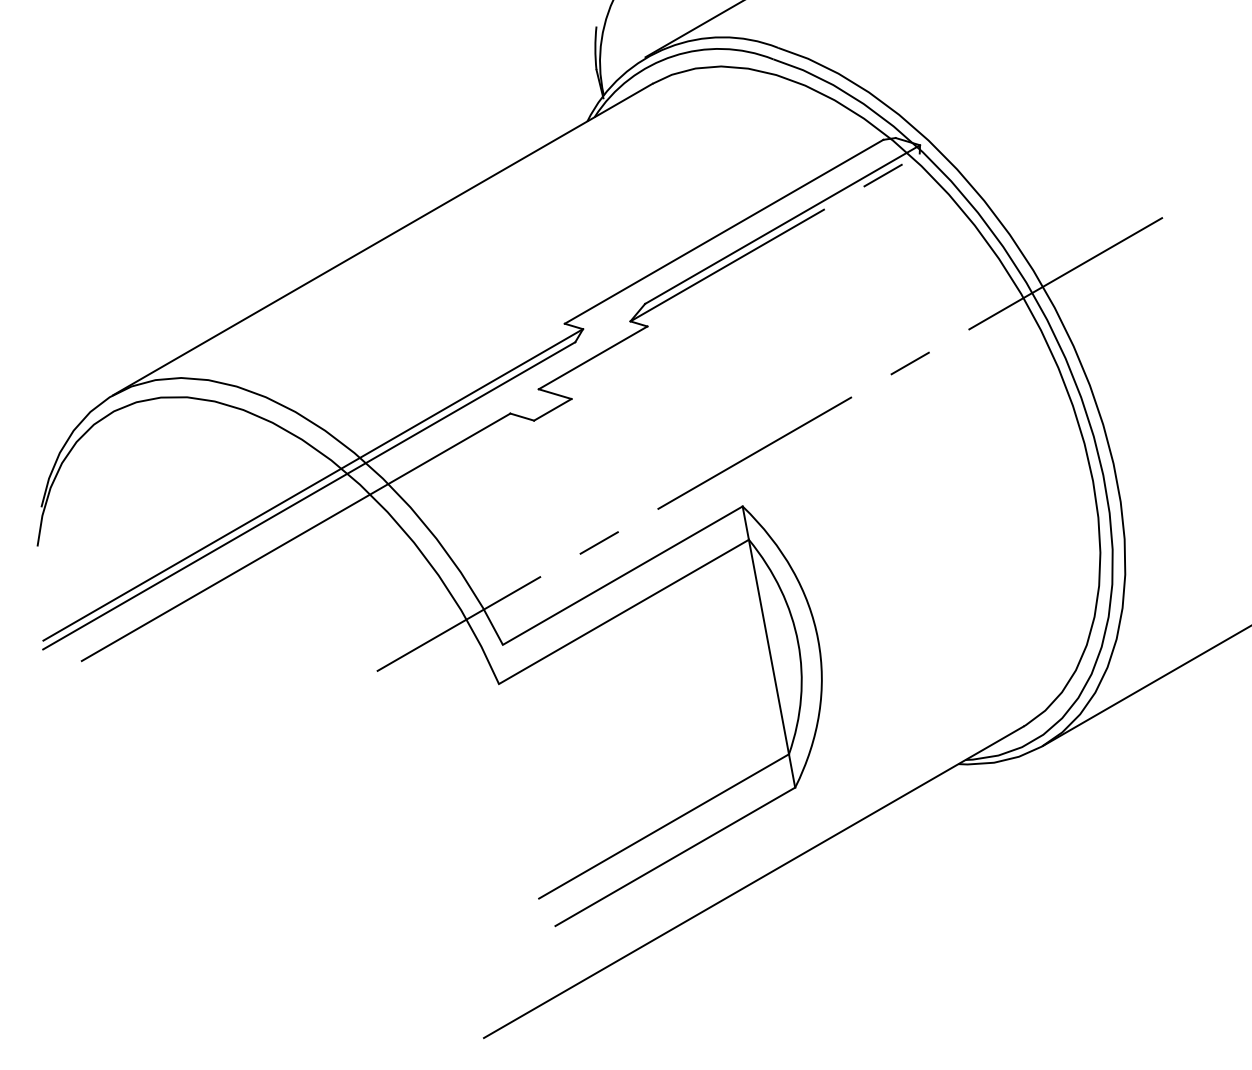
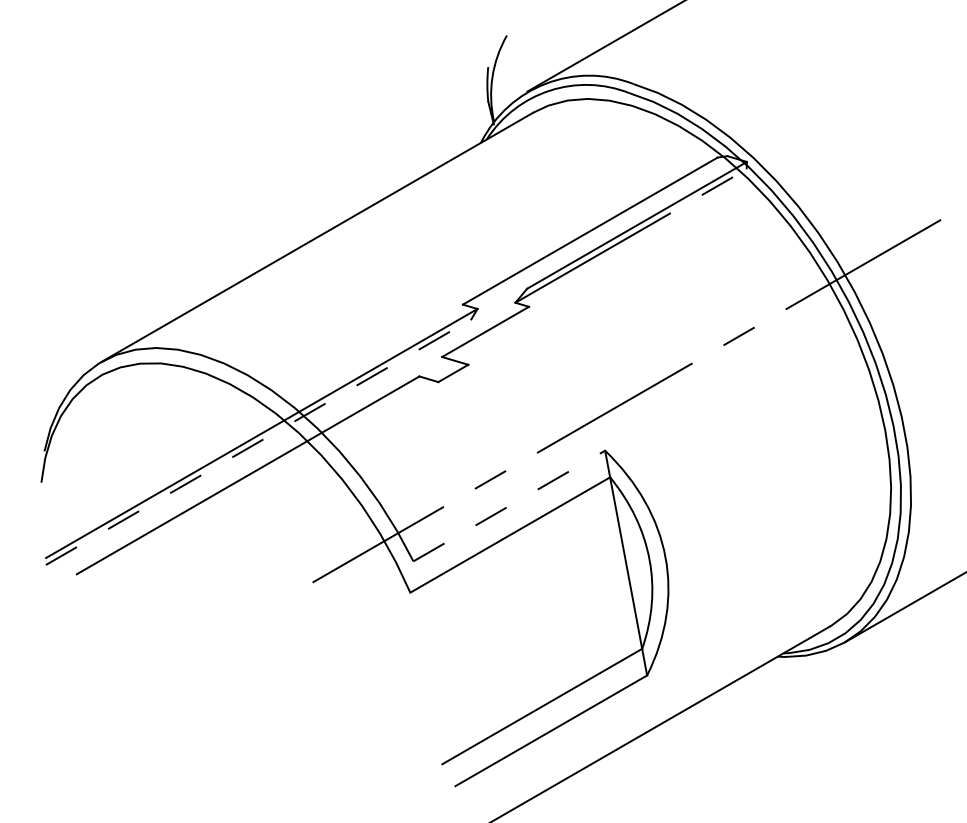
line: (309, 495) -> (258, 441), solid -> dashed
line: (623, 575) -> (509, 505), solid -> dashed

